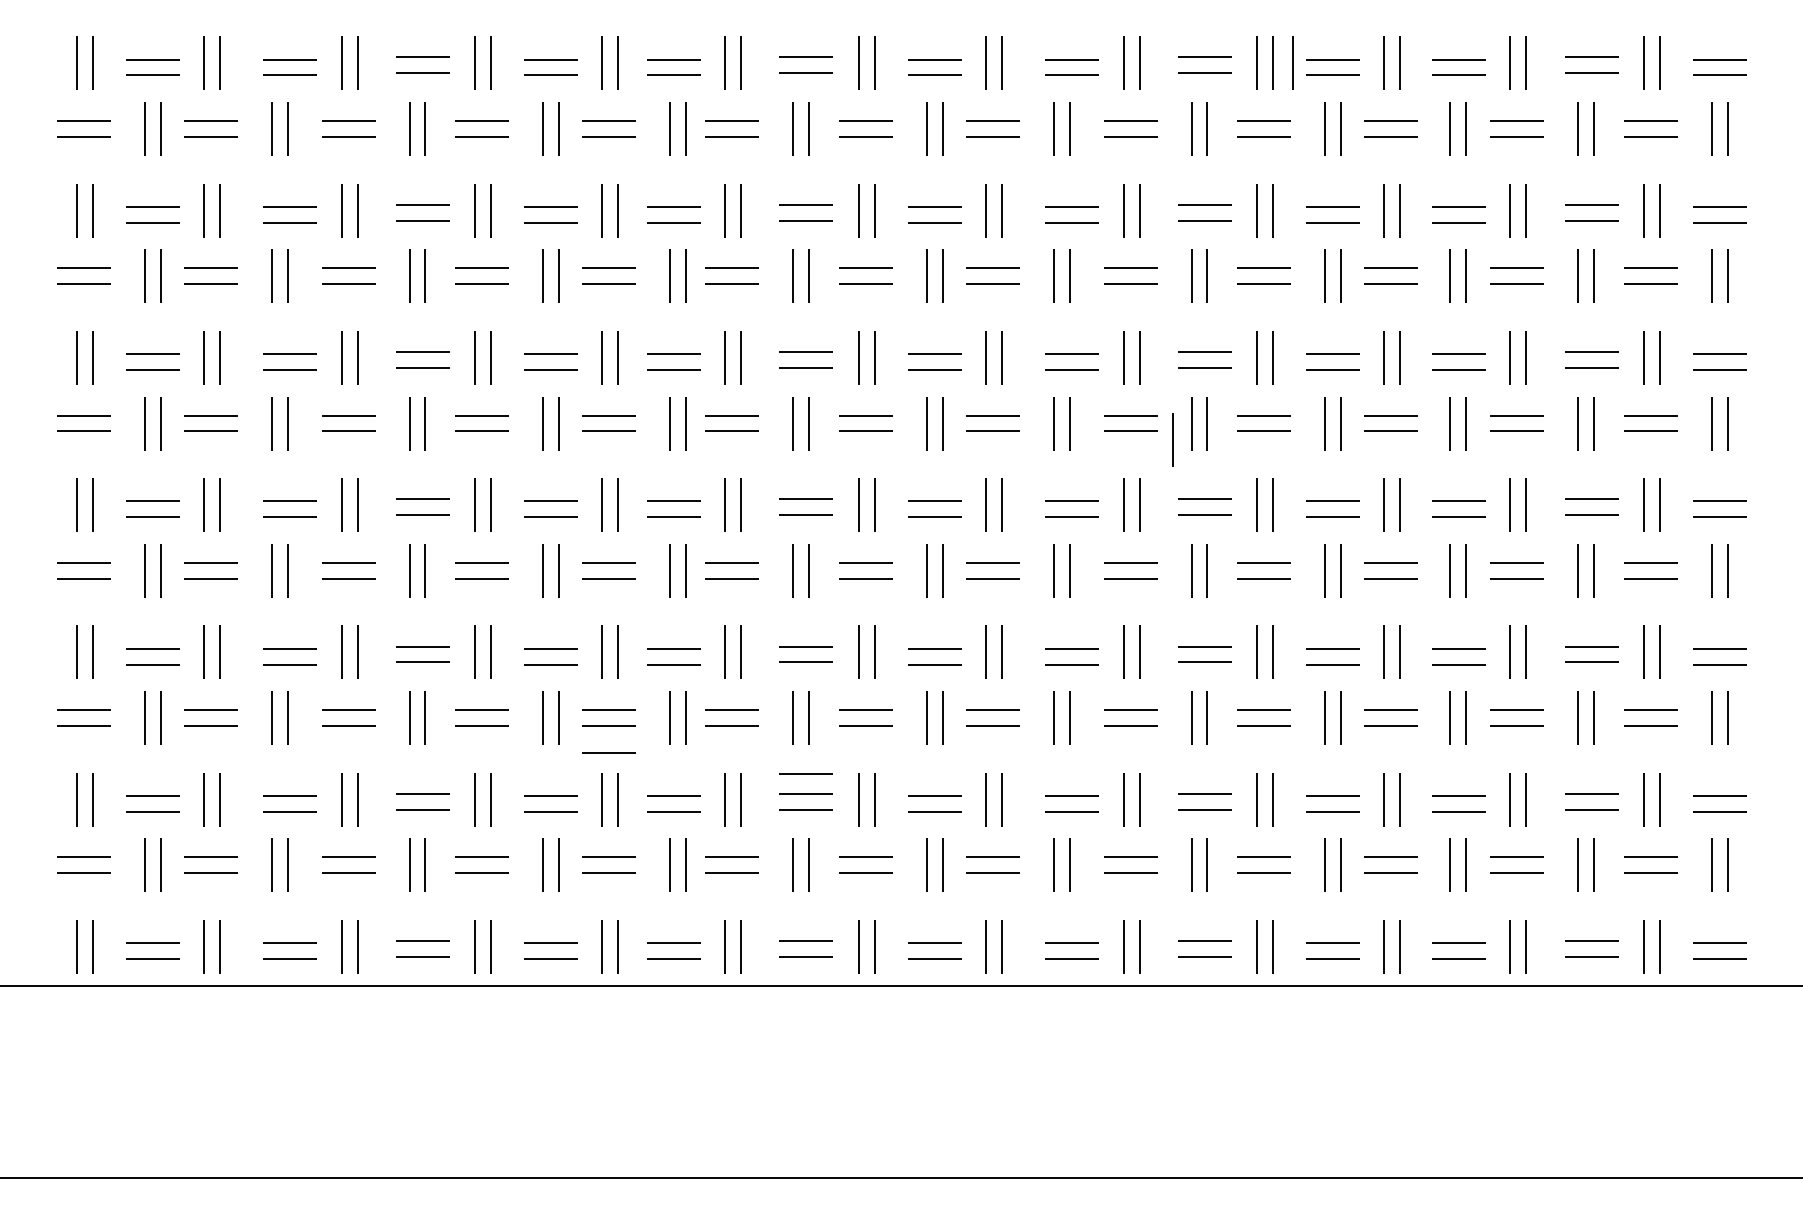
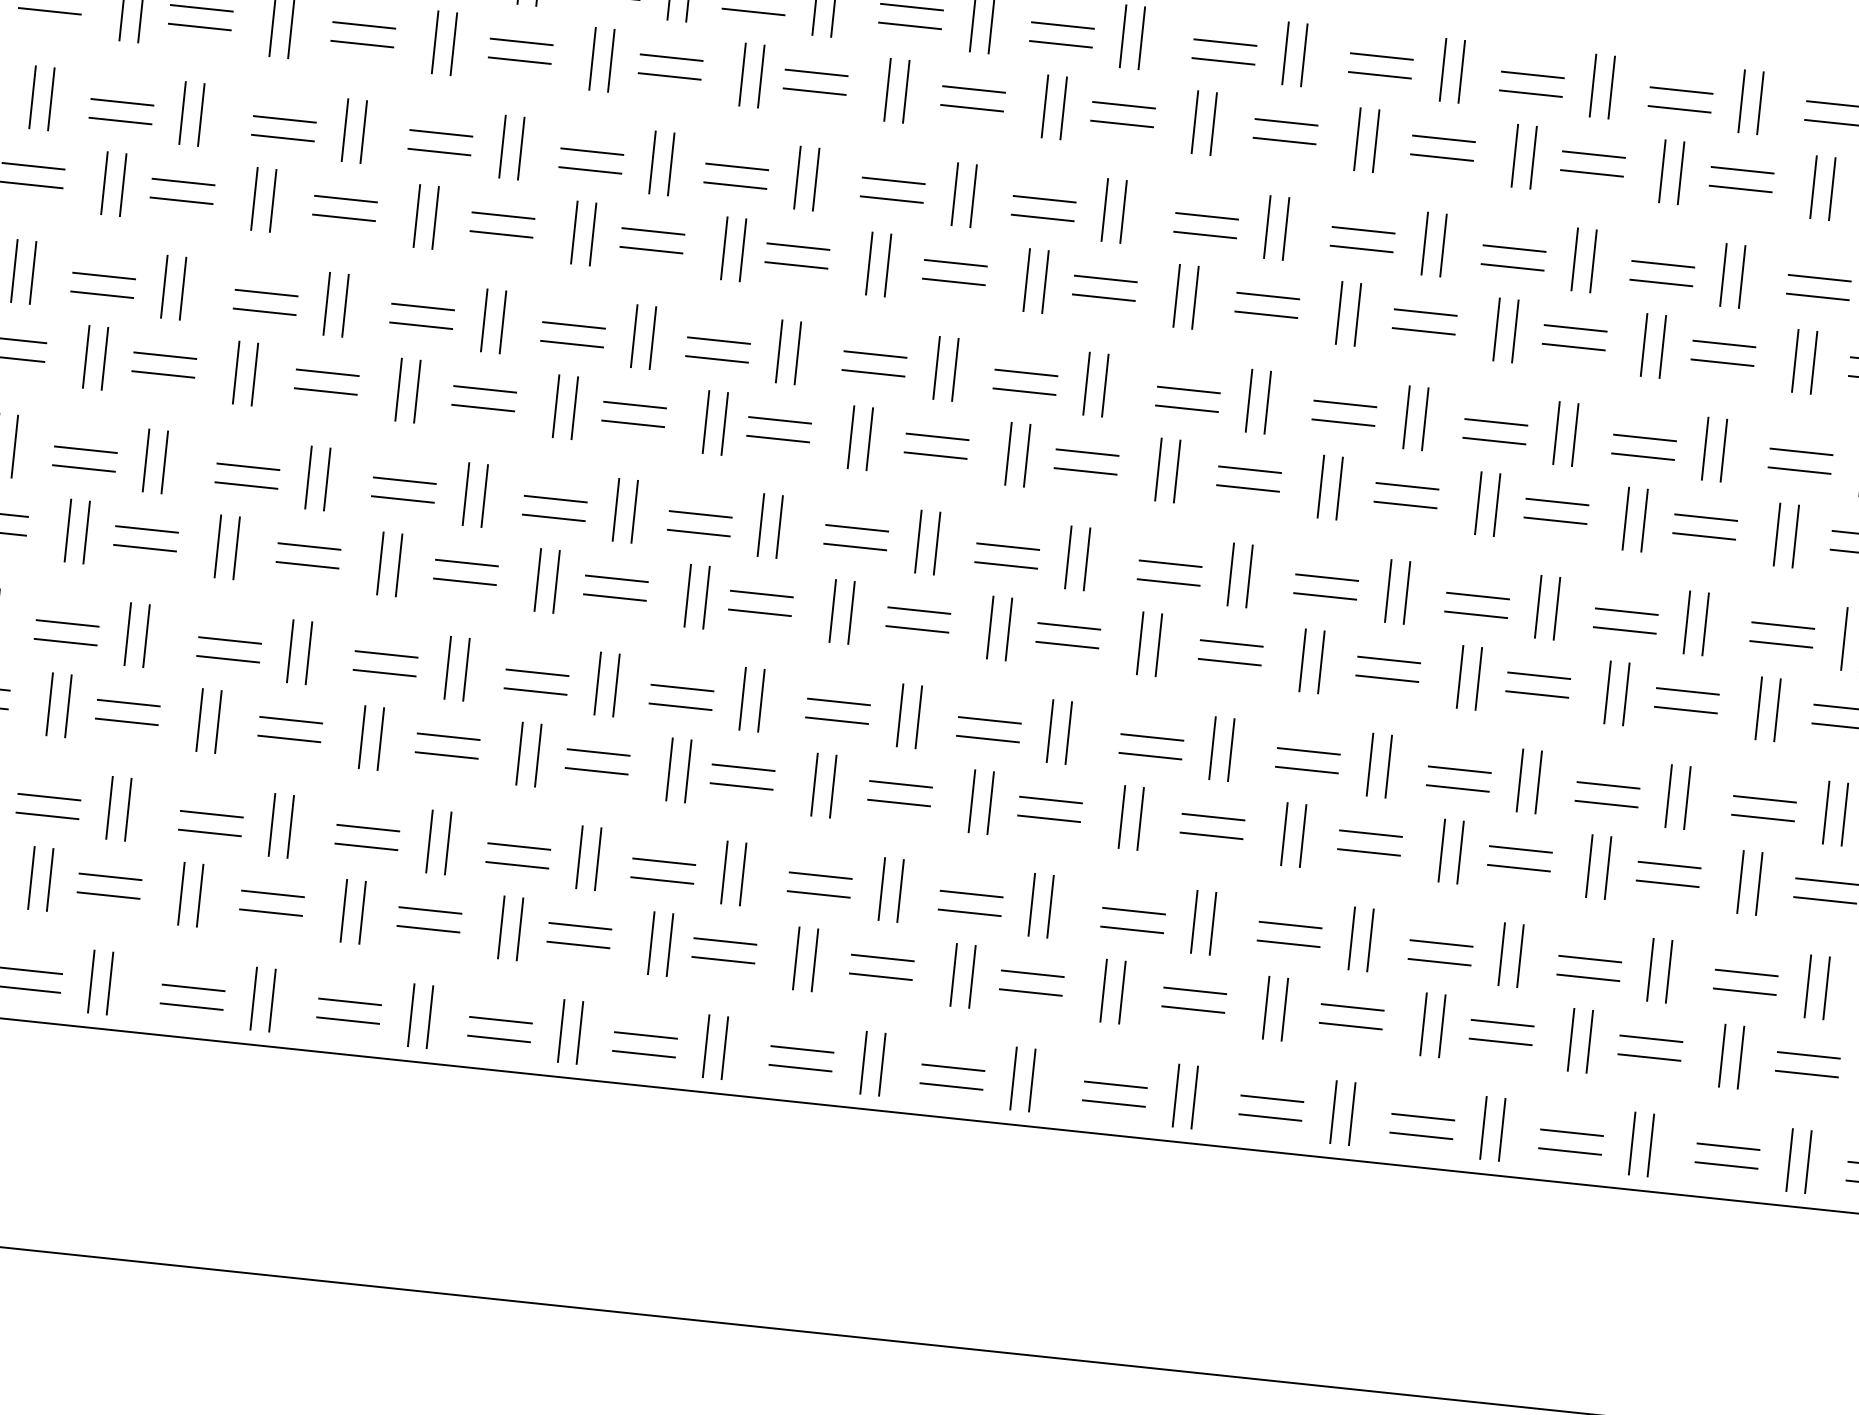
line: (1292, 62) -> (1484, 73), removed
line: (1172, 439) -> (1296, 503), removed
line: (608, 752) -> (592, 802), removed
line: (805, 773) -> (822, 851), removed

